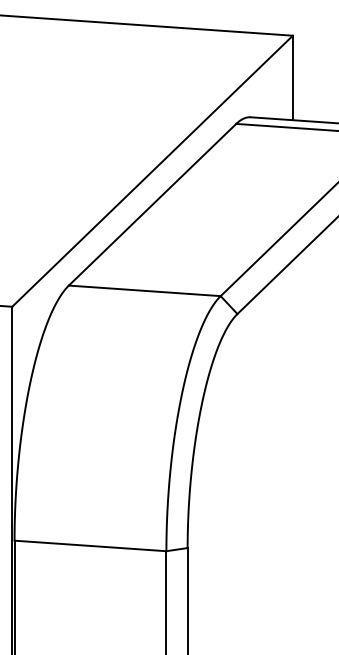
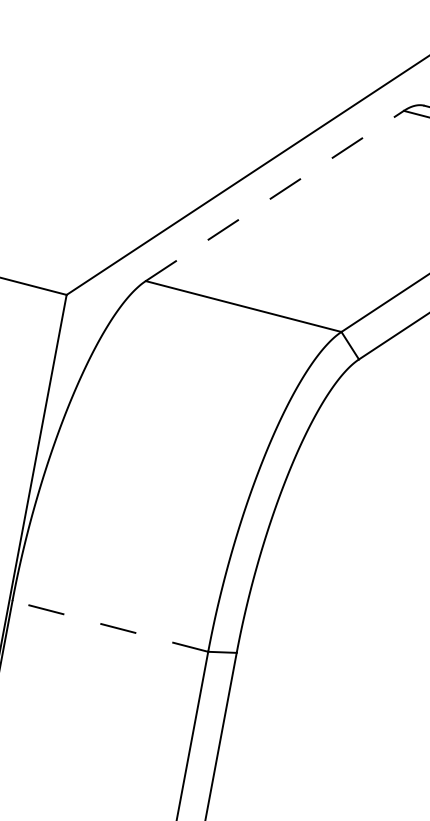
line: (152, 204) -> (274, 195), solid -> dashed
line: (90, 545) -> (110, 625), solid -> dashed

